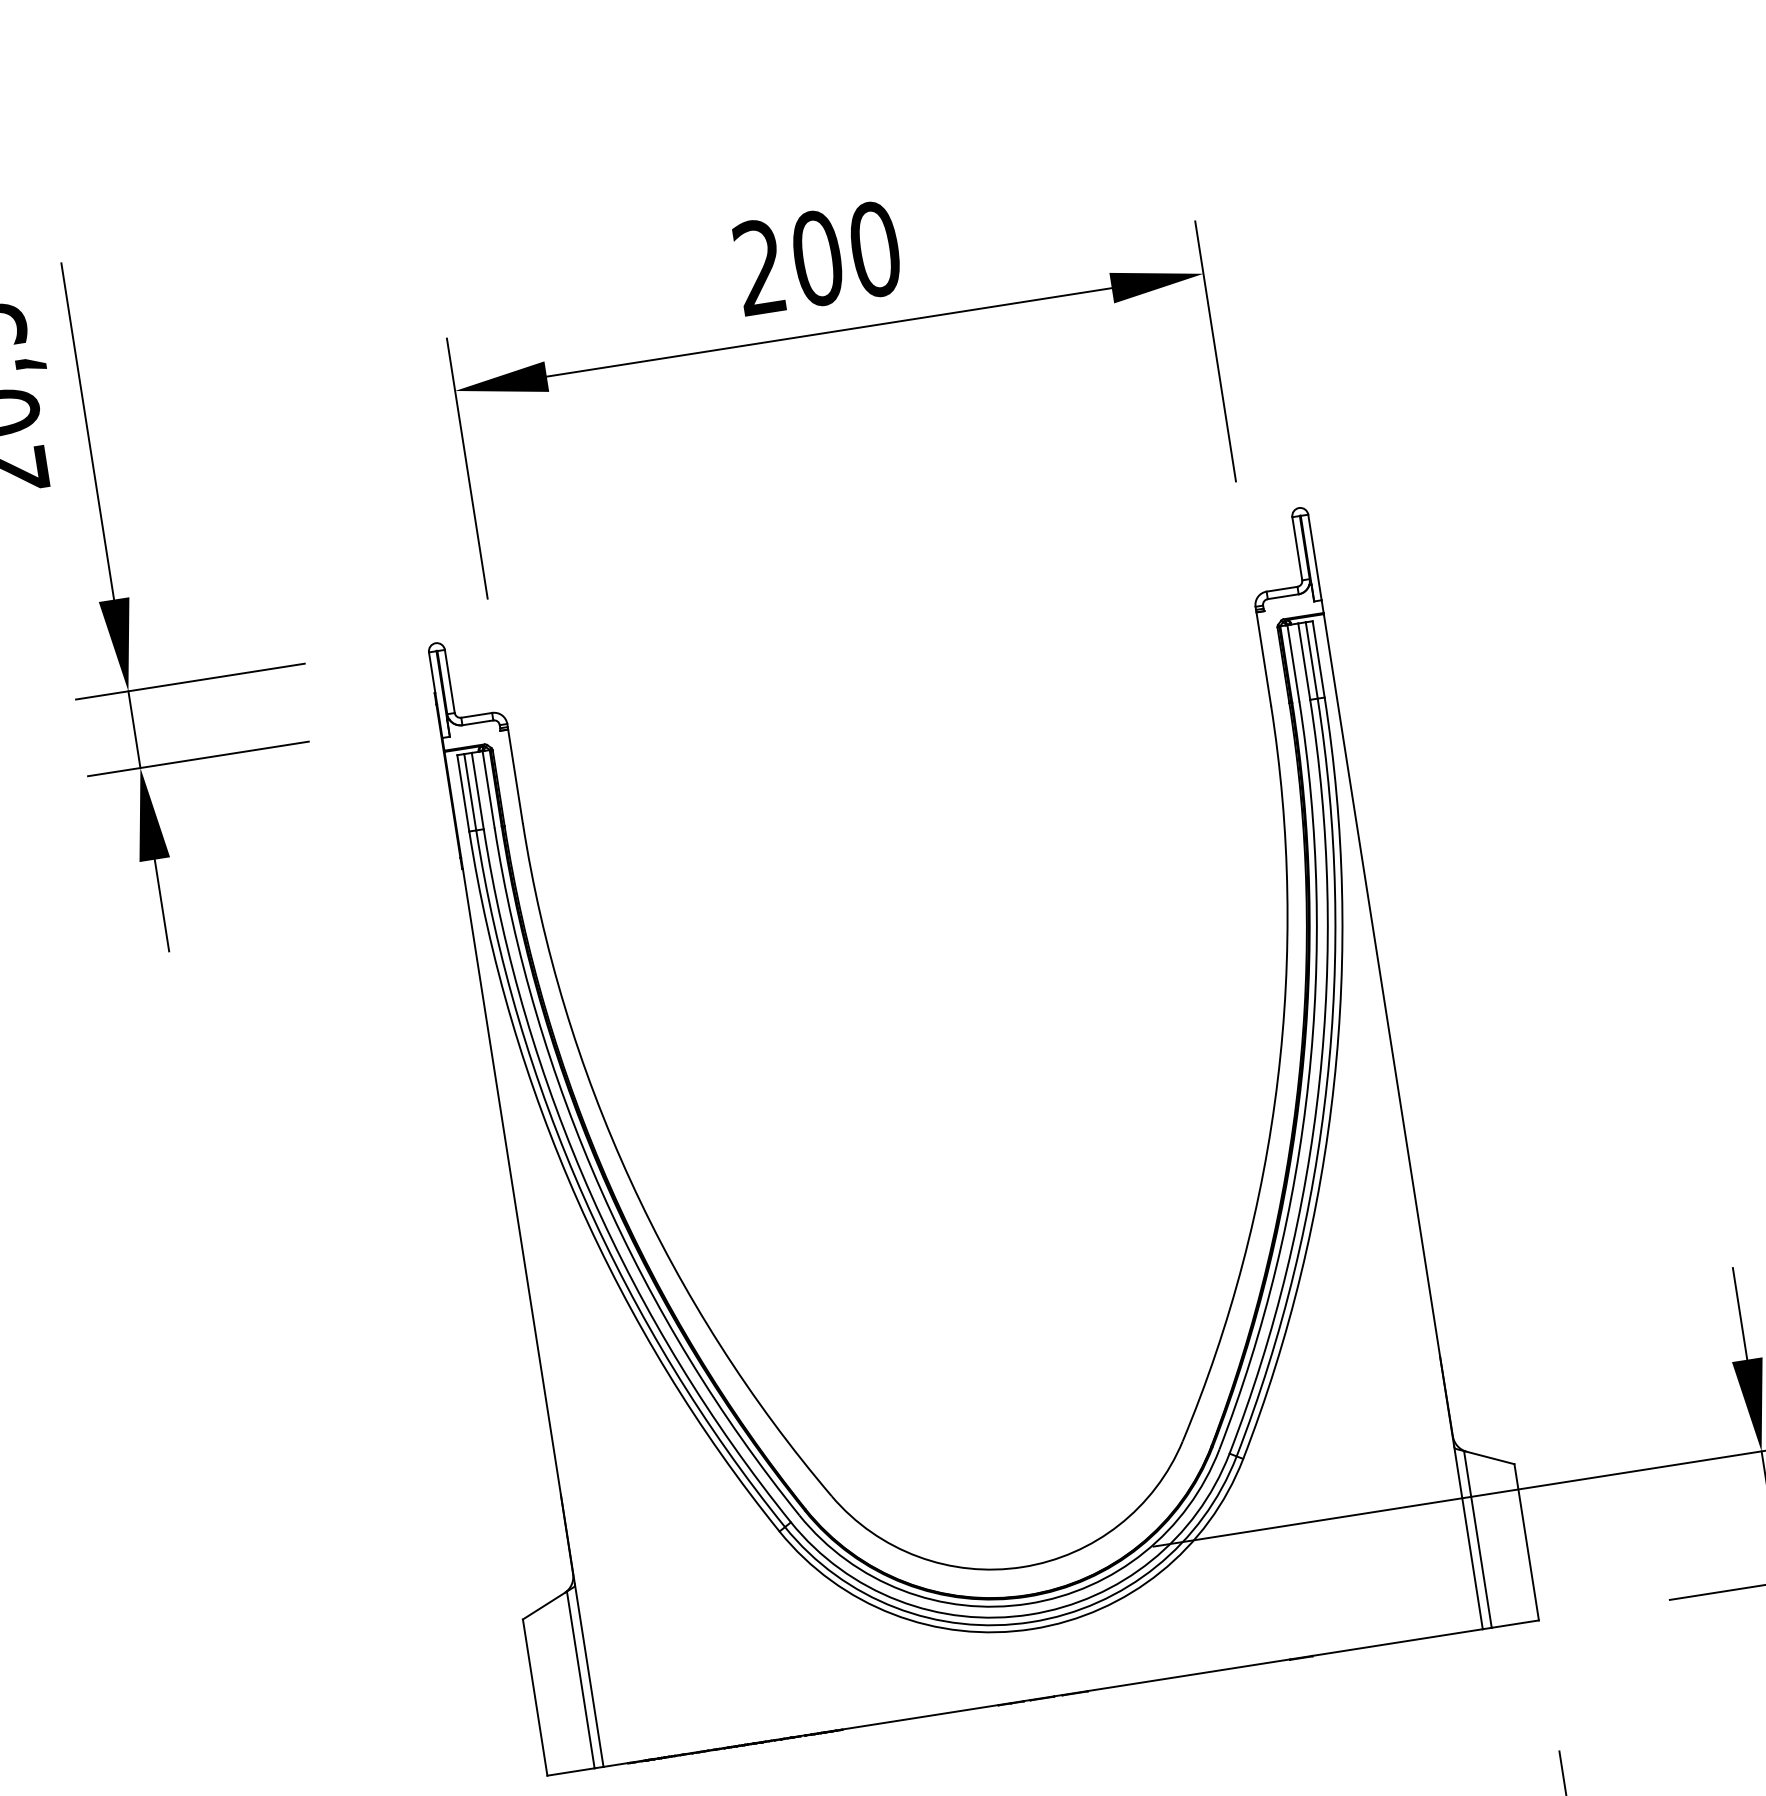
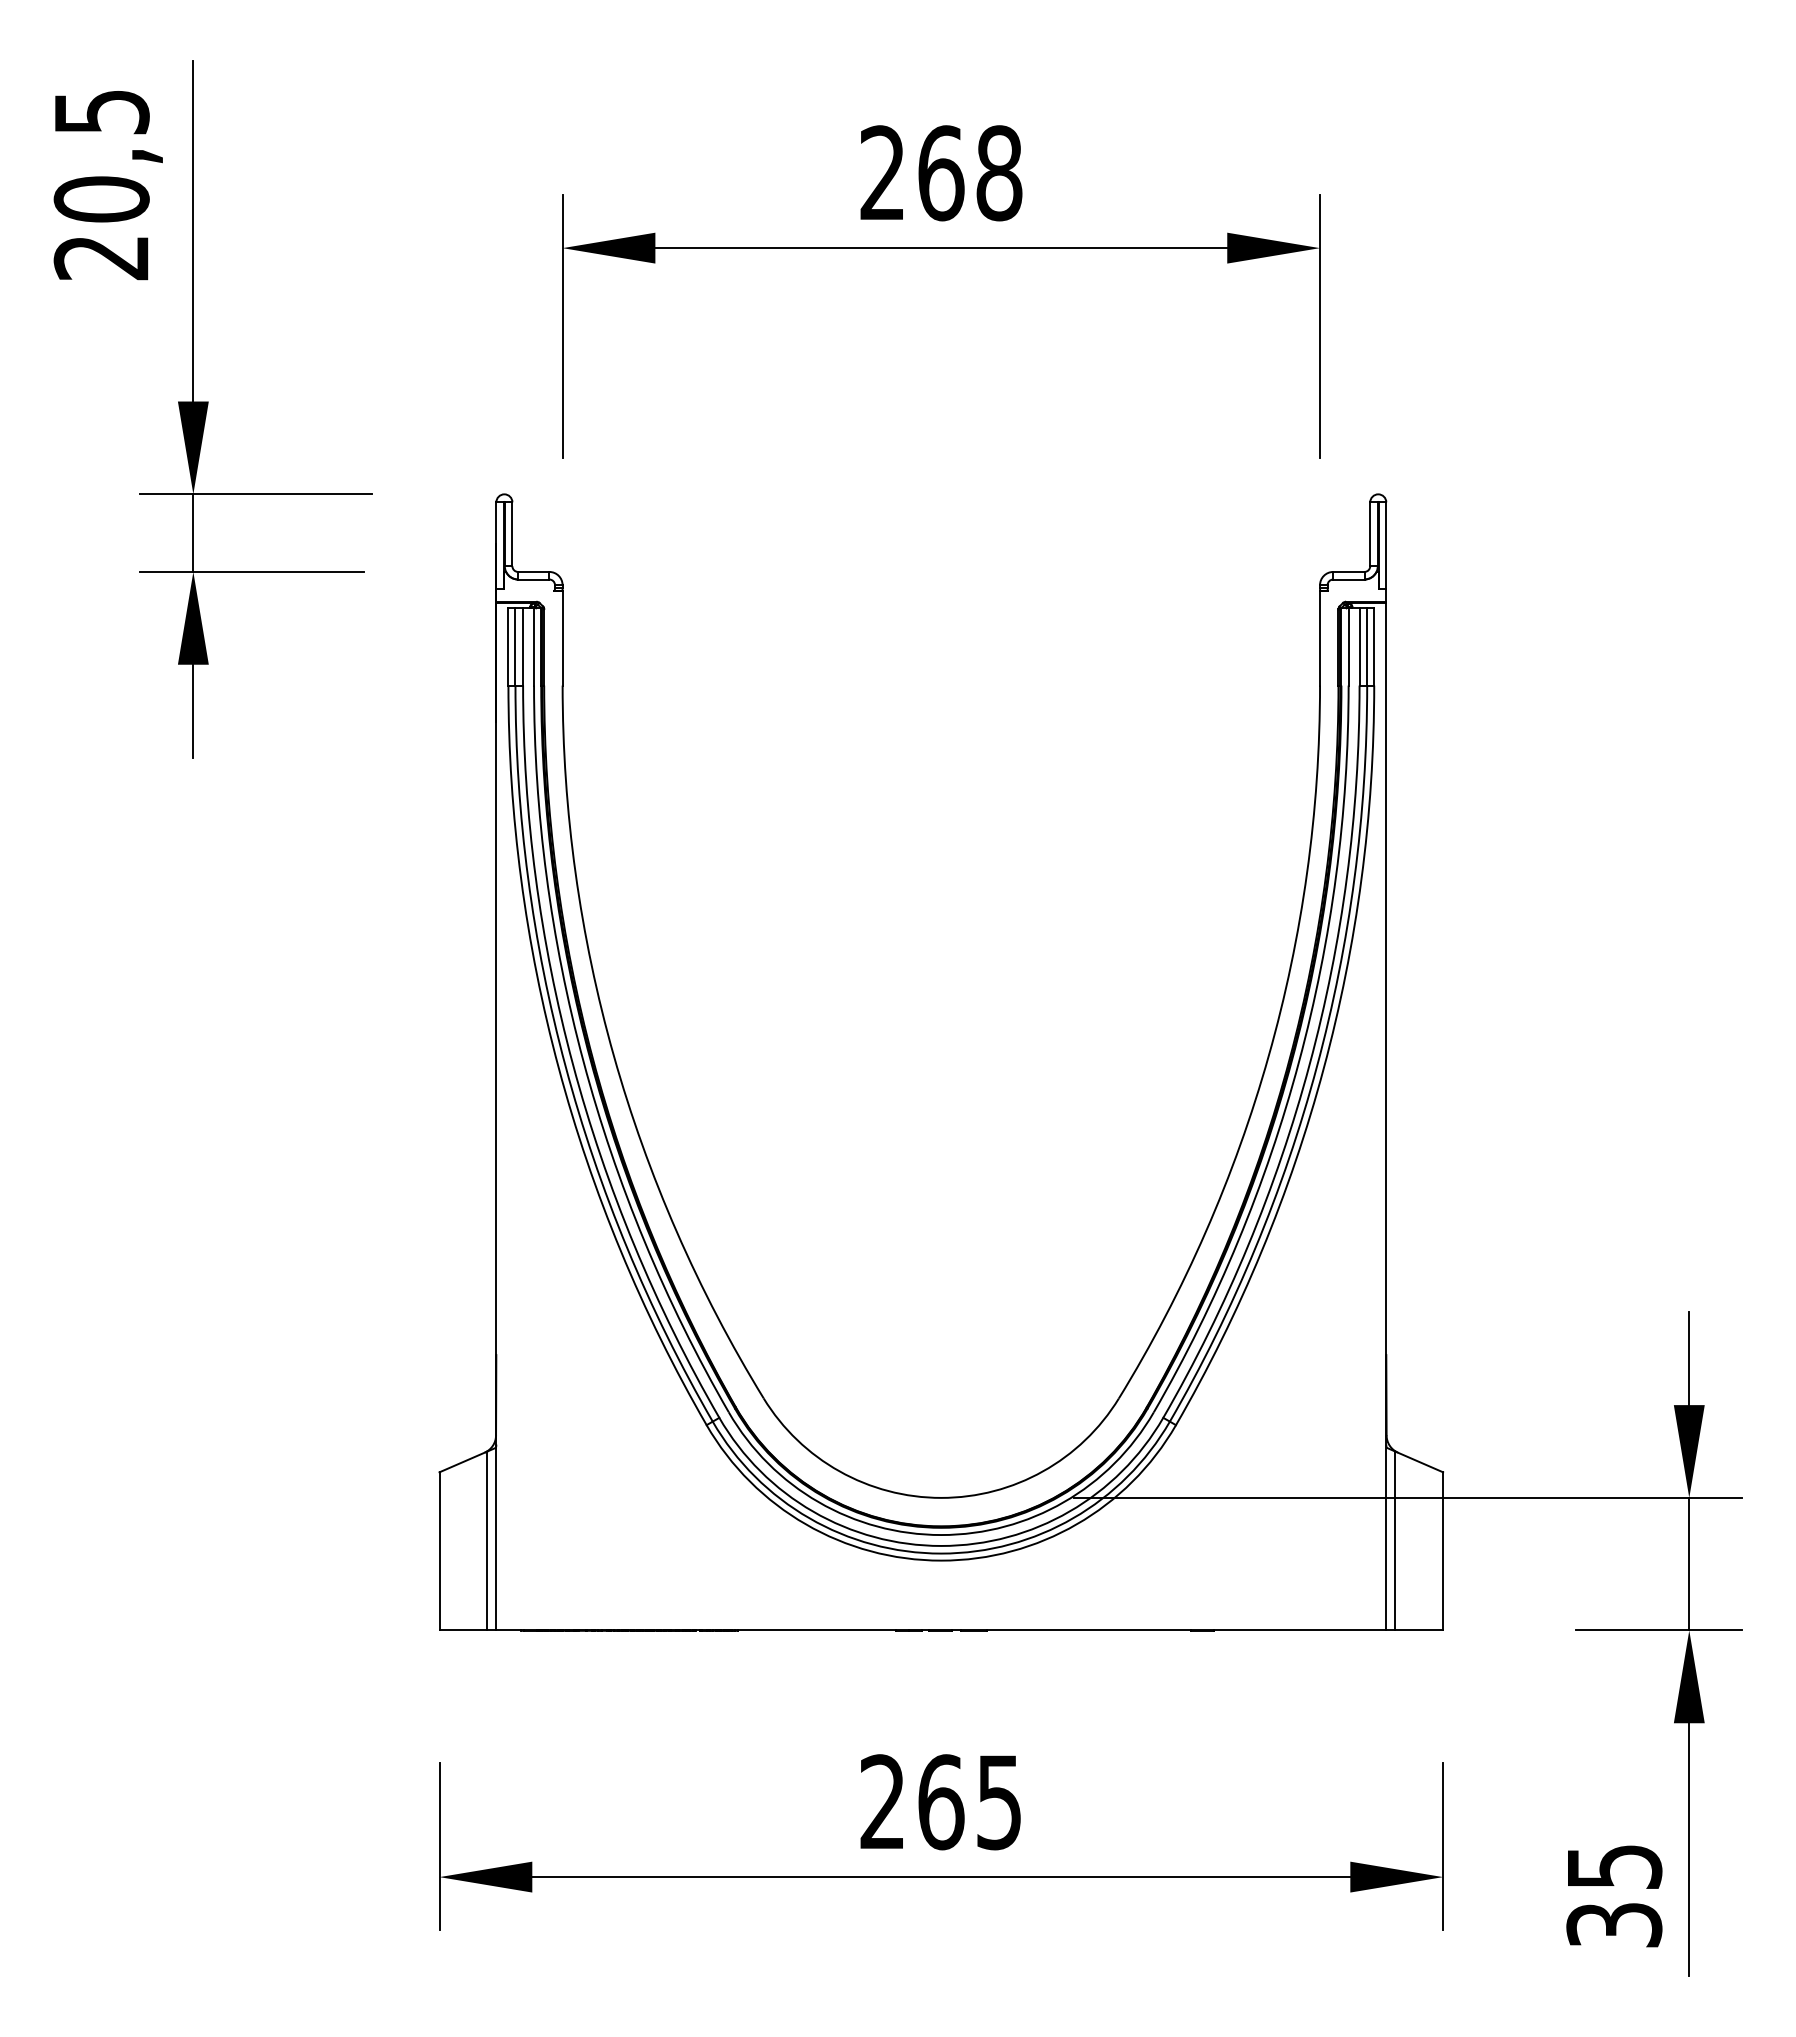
text: (846, 254) -> (970, 173), 200 -> 268

